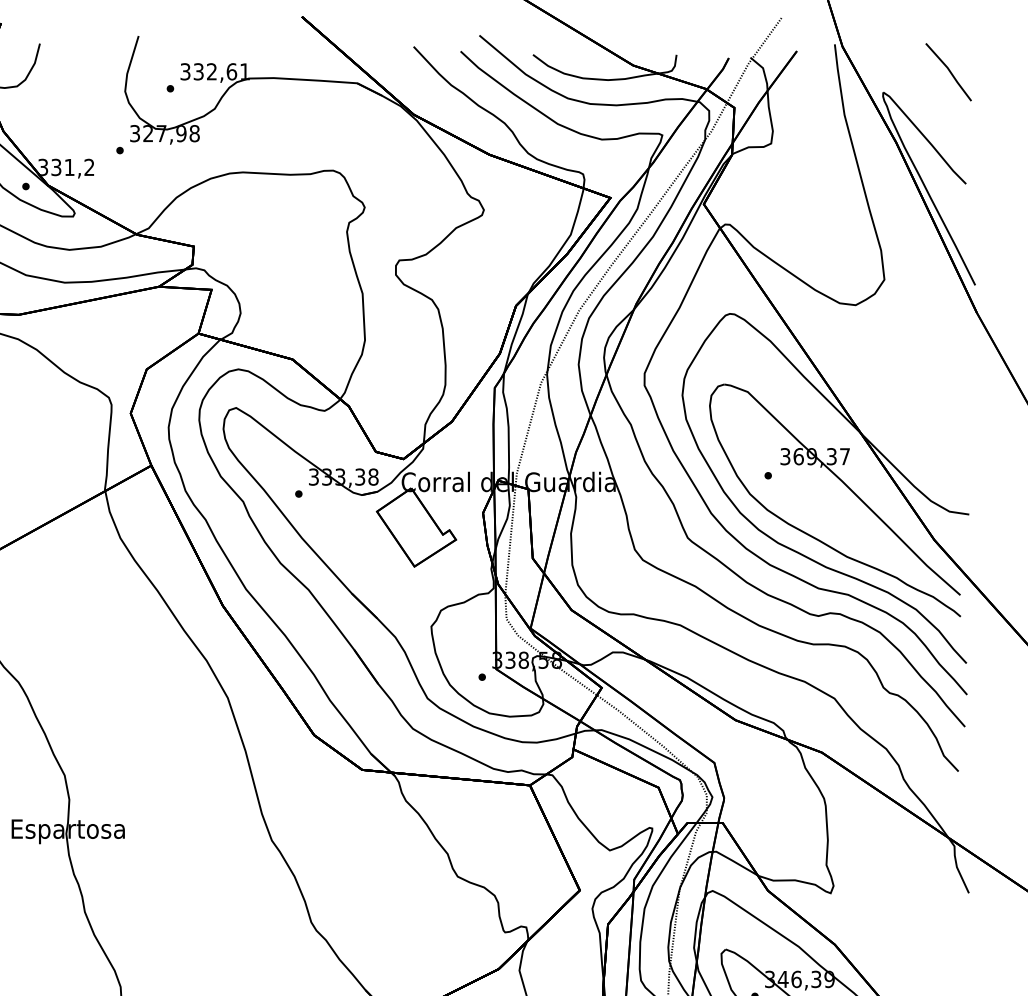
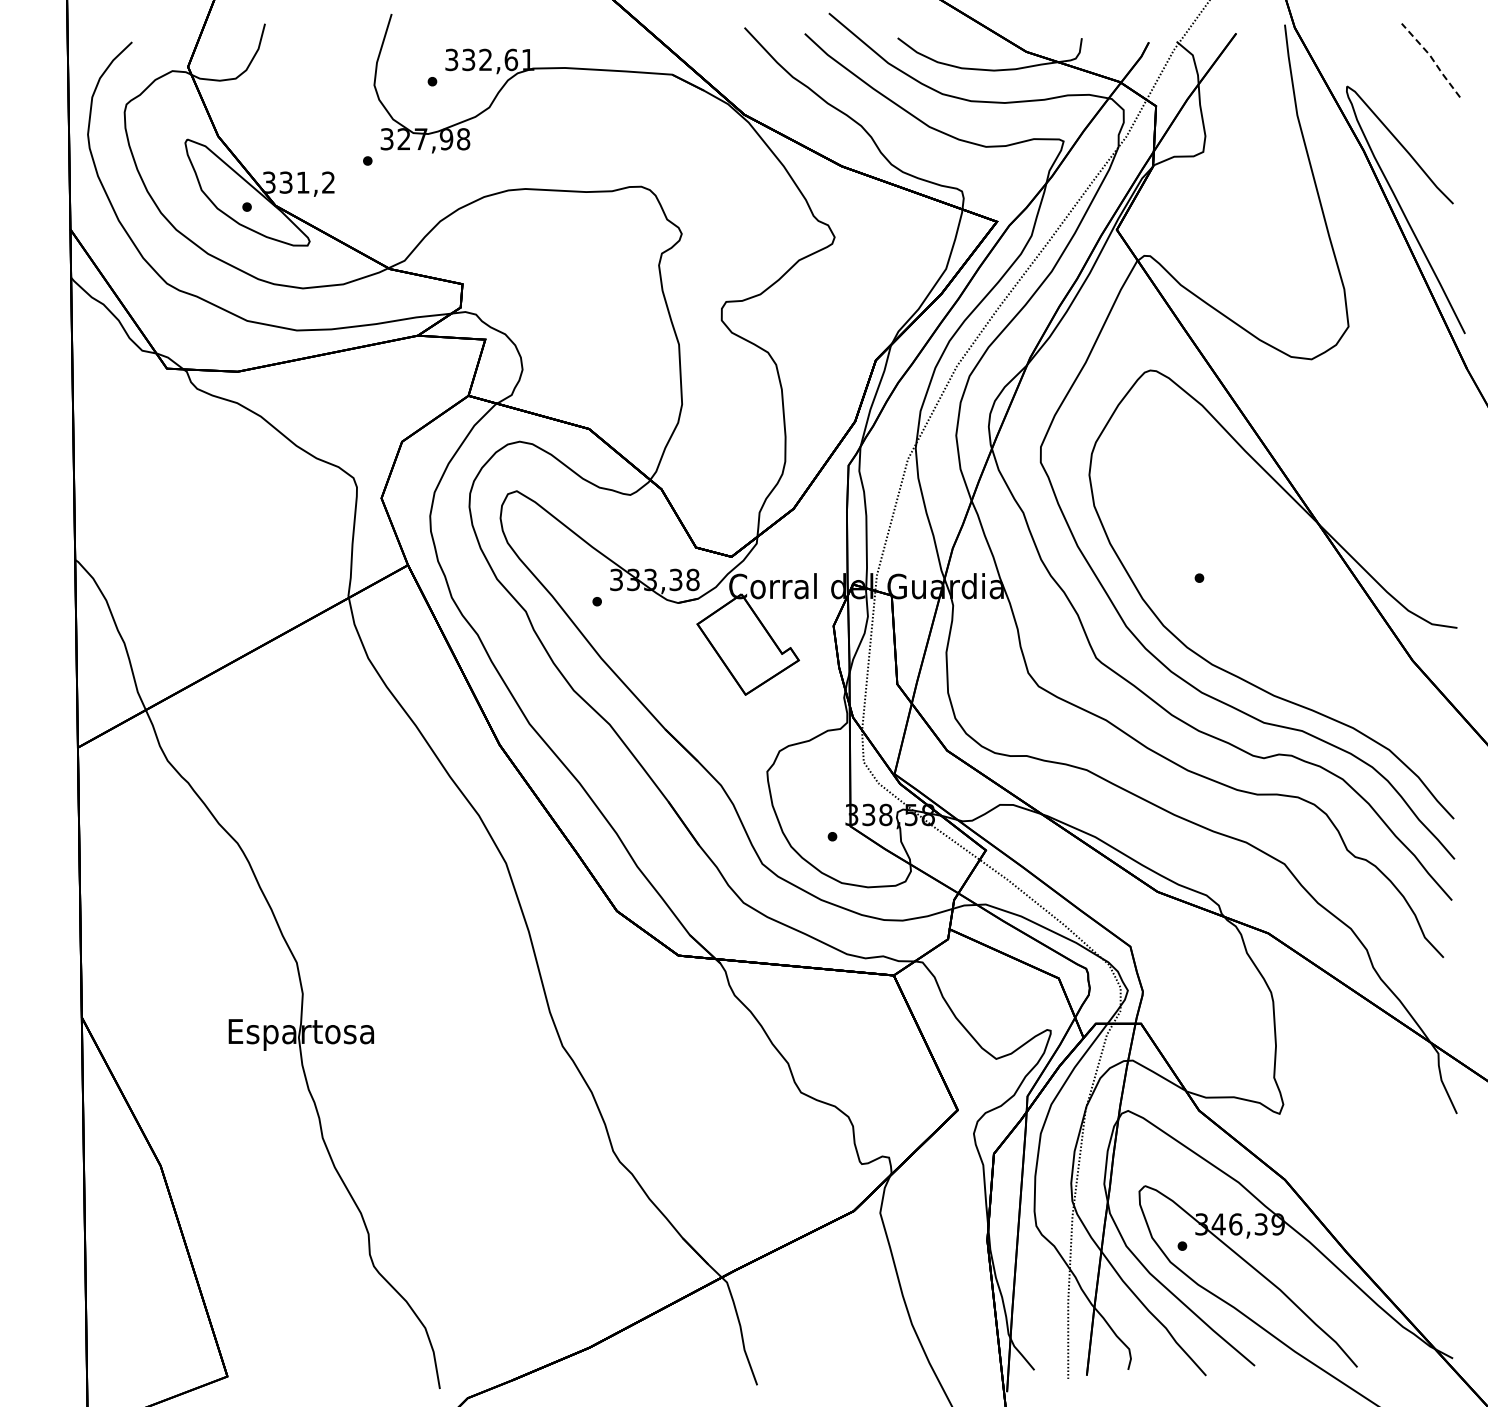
line: (949, 70) -> (1432, 58), solid -> dashed
part: (846, 486) -> (1300, 592), removed

